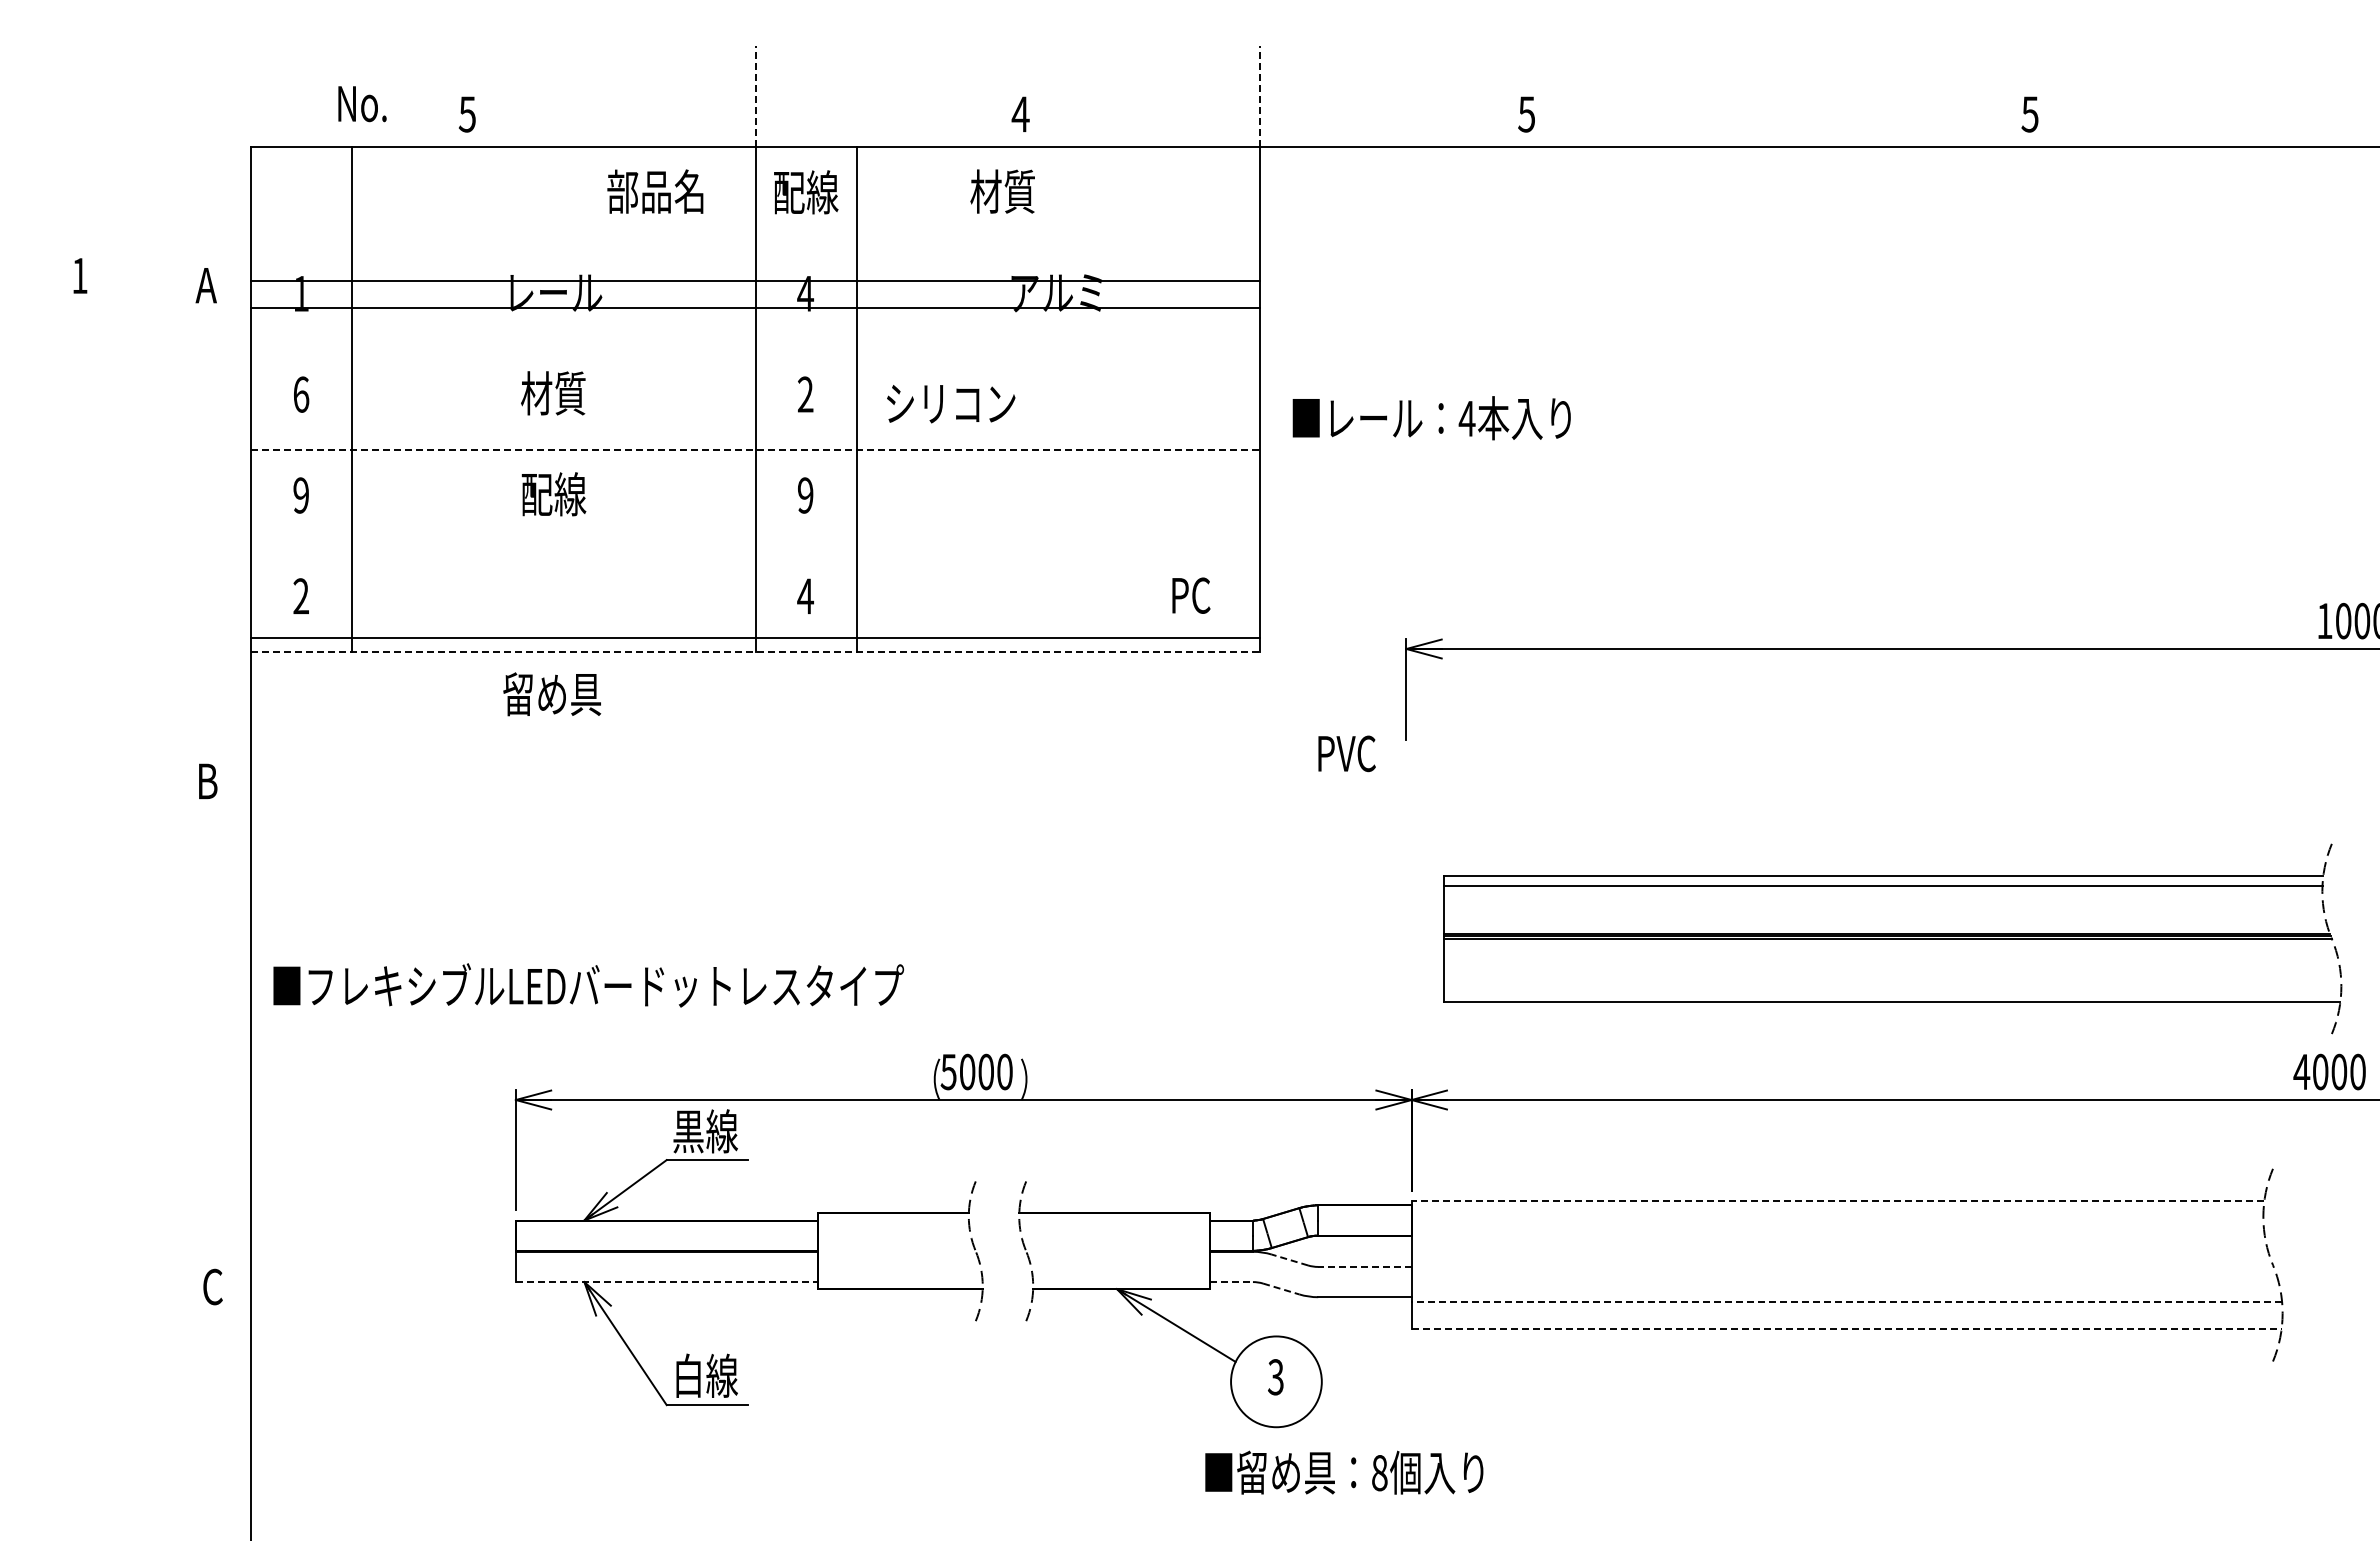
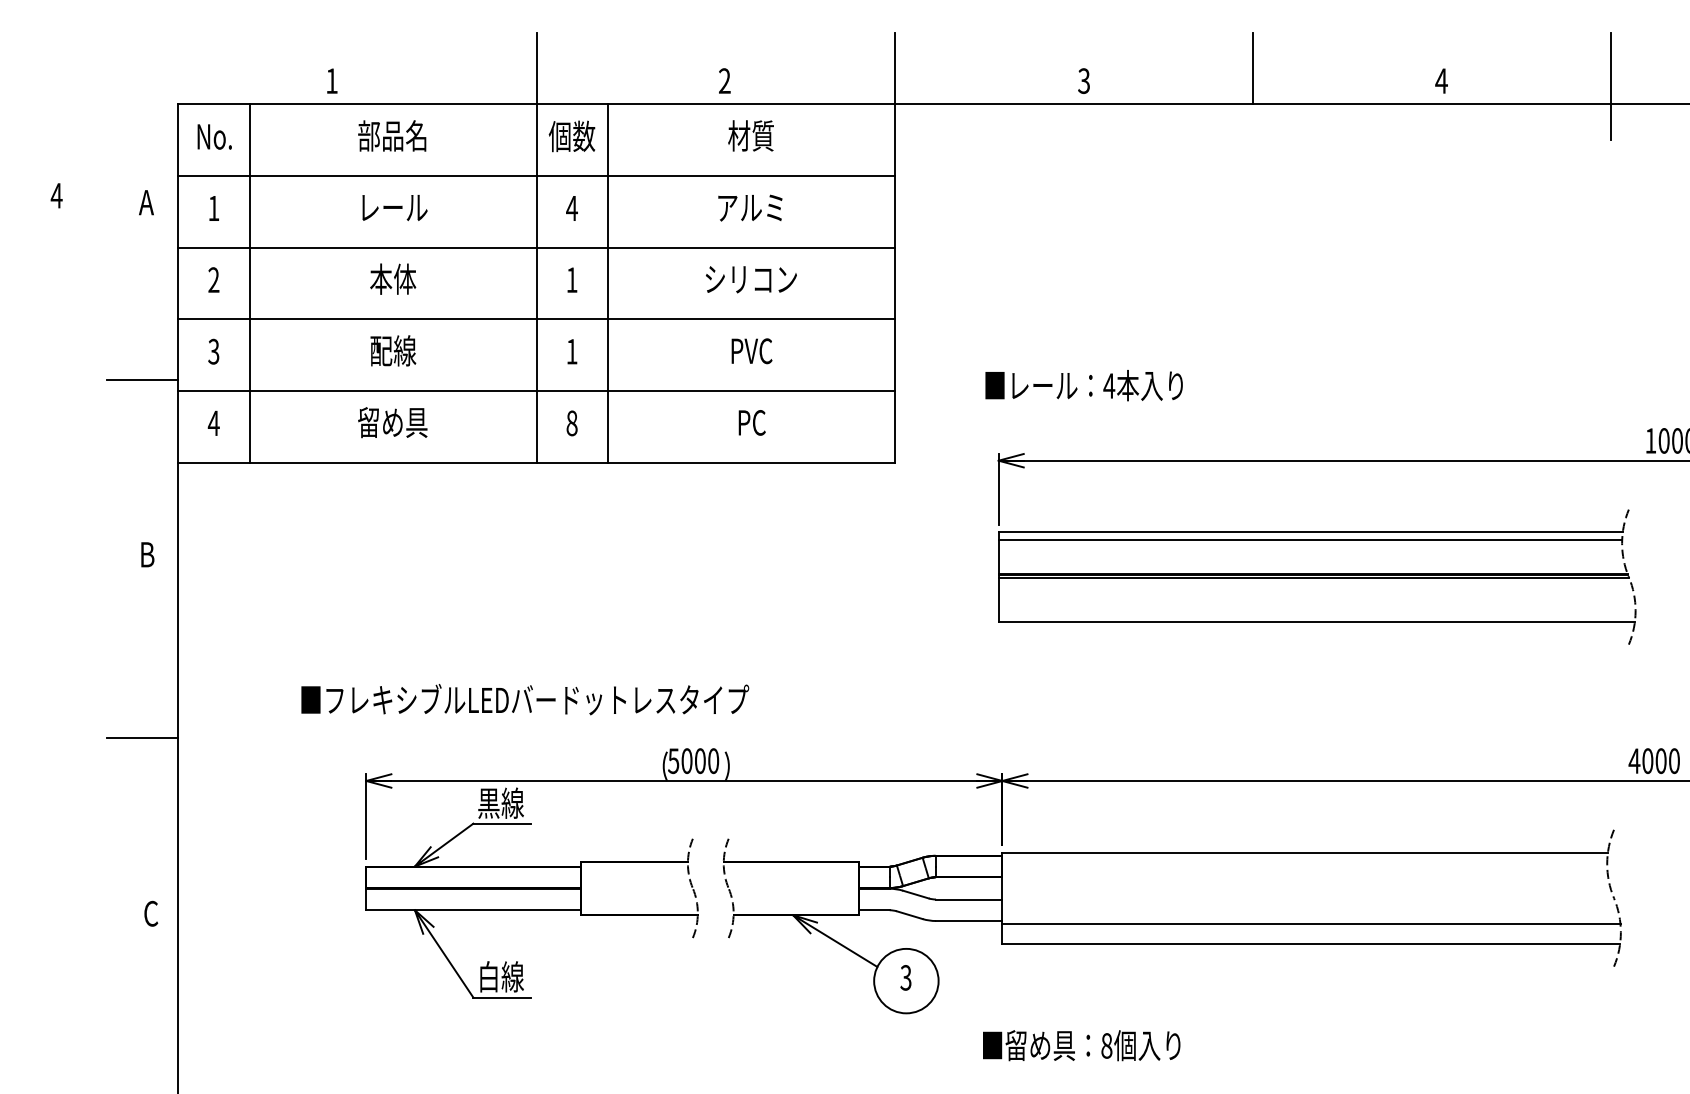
line: (755, 96) -> (536, 68), dashed -> solid
line: (1260, 96) -> (895, 68), dashed -> solid
line: (1764, 96) -> (1252, 68), added
text: (362, 104) -> (214, 137), moved
text: (1526, 113) -> (1083, 80), 5 -> 3
text: (466, 114) -> (331, 81), 5 -> 1
text: (1020, 114) -> (724, 81), 4 -> 2
text: (2030, 114) -> (1441, 81), 5 -> 4
line: (2268, 121) -> (1610, 86), added
text: (655, 191) -> (392, 135), moved
text: (1002, 191) -> (750, 135), moved
text: (805, 192) -> (571, 136), 配線 -> 個数
text: (79, 275) -> (56, 195), 1 -> 4
line: (755, 280) -> (536, 247), moved
line: (755, 308) -> (536, 176), moved
text: (553, 393) -> (393, 279), 材質 -> 本体
text: (301, 394) -> (214, 280), 6 -> 2
text: (805, 394) -> (571, 280), 2 -> 1
text: (951, 404) -> (751, 280), moved
text: (1431, 418) -> (1083, 385), moved
line: (756, 449) -> (537, 319), dashed -> solid
text: (300, 495) -> (213, 351), 9 -> 3
text: (805, 495) -> (571, 351), 9 -> 1
line: (200, 535) -> (142, 380), added
text: (1191, 595) -> (752, 422), moved
text: (300, 596) -> (213, 423), 2 -> 4
text: (805, 596) -> (571, 423), 4 -> 8
line: (755, 637) -> (536, 390), moved
line: (756, 651) -> (537, 462), dashed -> solid
text: (552, 694) -> (393, 422), moved
text: (1346, 753) -> (751, 351), moved
part: (1892, 938) -> (1316, 576), moved
text: (588, 985) -> (525, 699), moved
line: (200, 1039) -> (142, 738), added
line: (1837, 1200) -> (1304, 852), dashed -> solid
line: (1289, 1260) -> (915, 894), dashed -> solid
line: (1364, 1266) -> (968, 899), dashed -> solid
line: (667, 1282) -> (473, 910), dashed -> solid
line: (1231, 1282) -> (874, 910), dashed -> solid
line: (1281, 1288) -> (909, 914), dashed -> solid
line: (1846, 1301) -> (1311, 924), dashed -> solid
line: (1846, 1329) -> (1311, 943), dashed -> solid
text: (1344, 1472) -> (1081, 1045), moved

